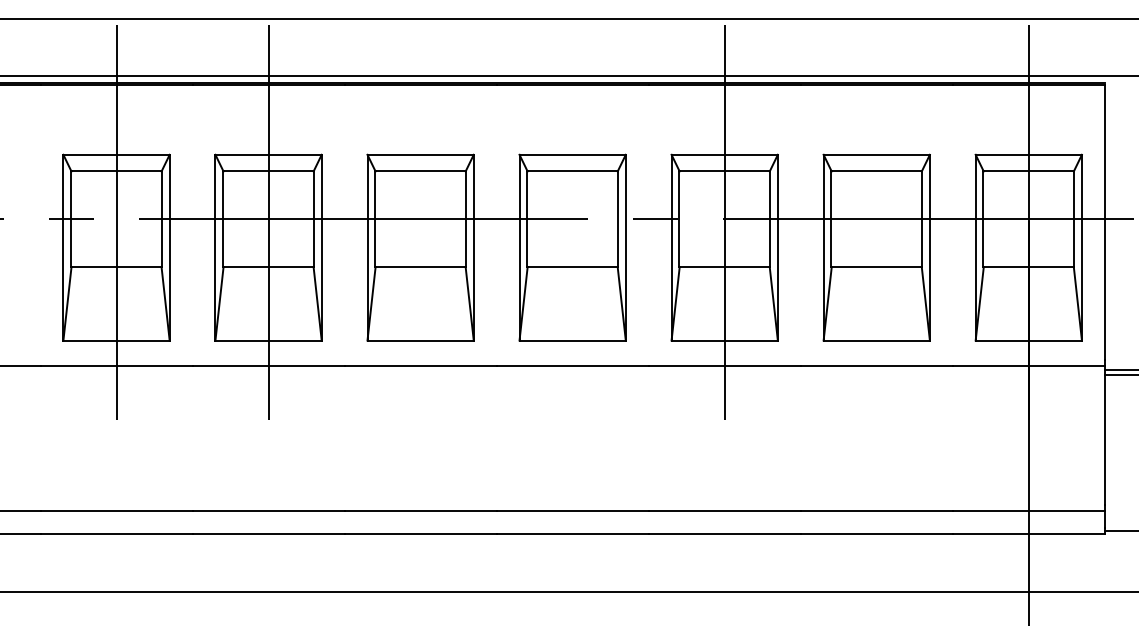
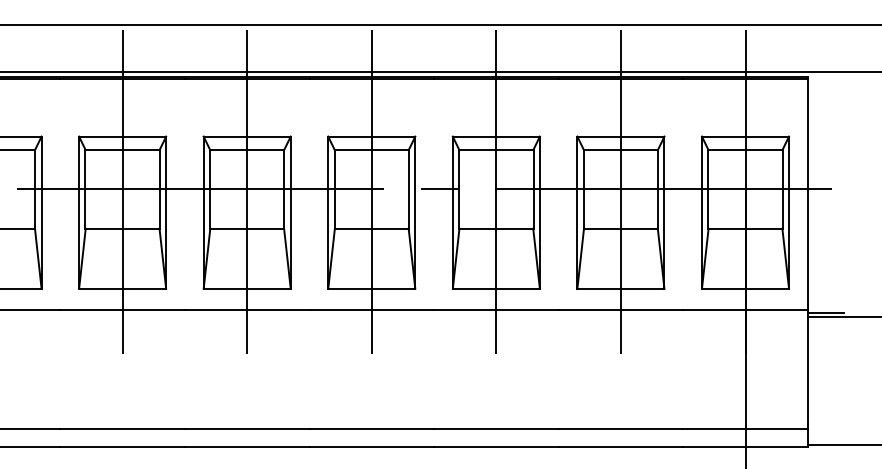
line: (420, 221) -> (247, 191), added
line: (572, 221) -> (371, 191), added
line: (876, 221) -> (620, 191), added

